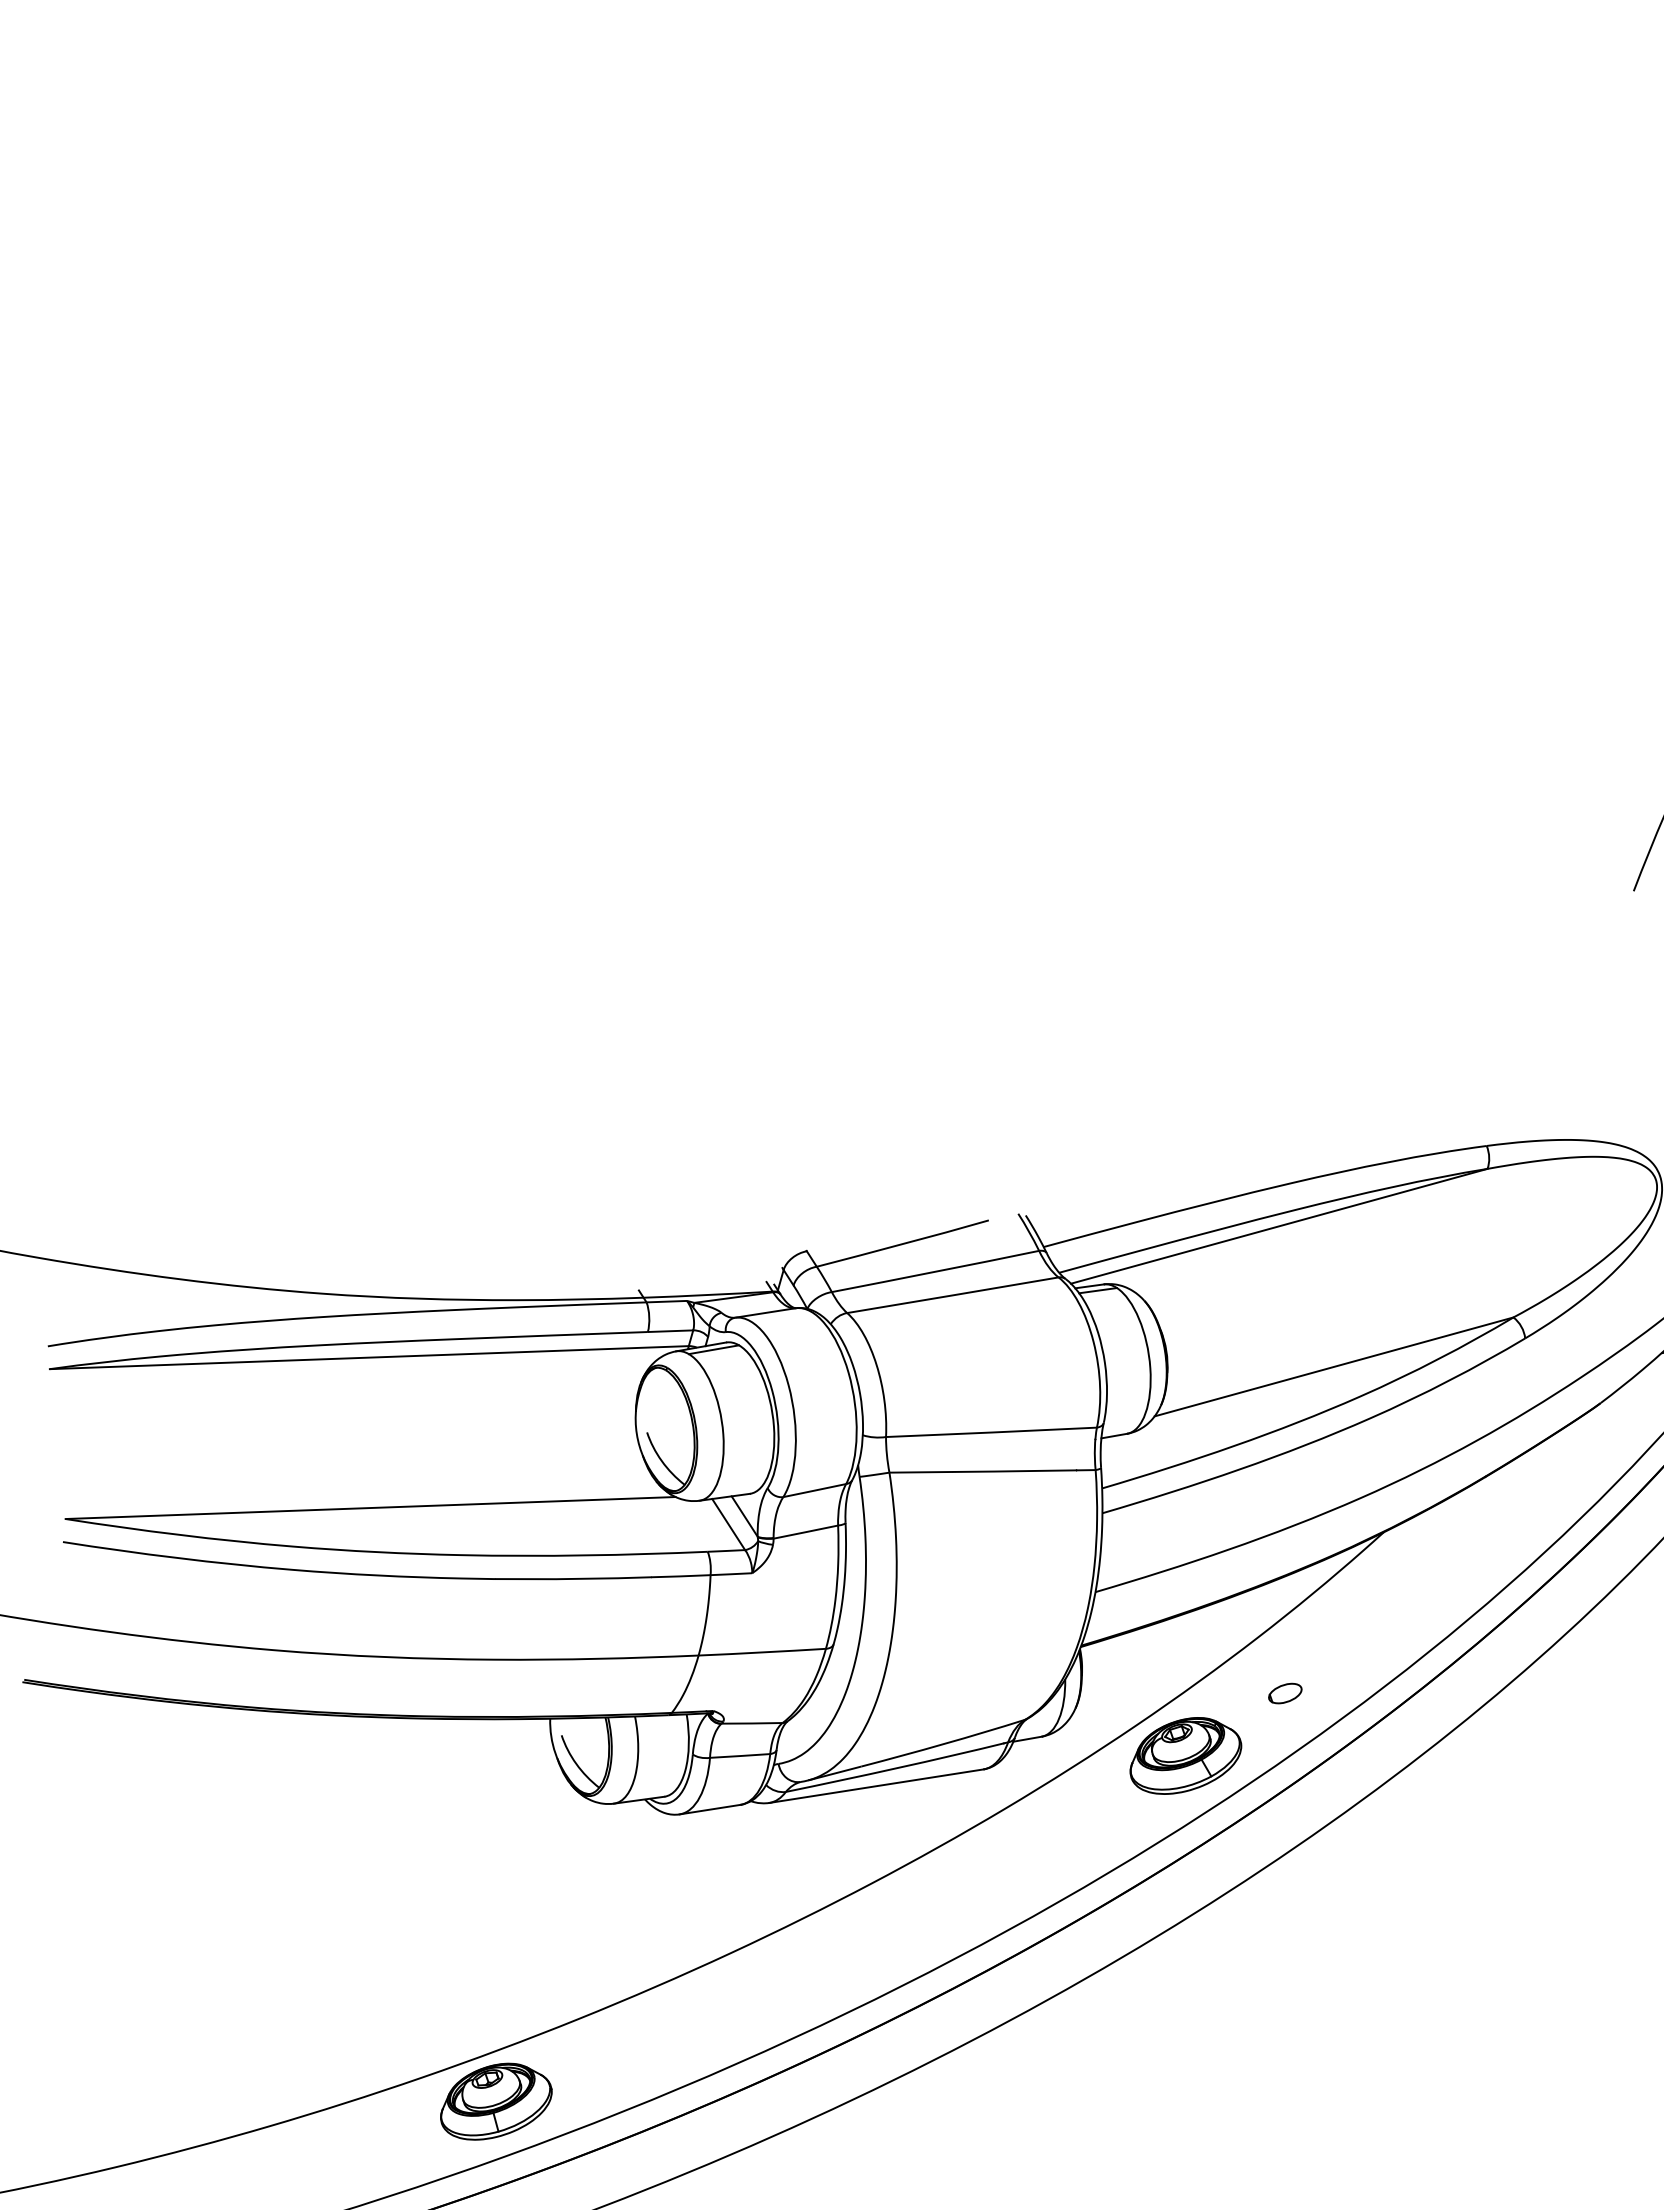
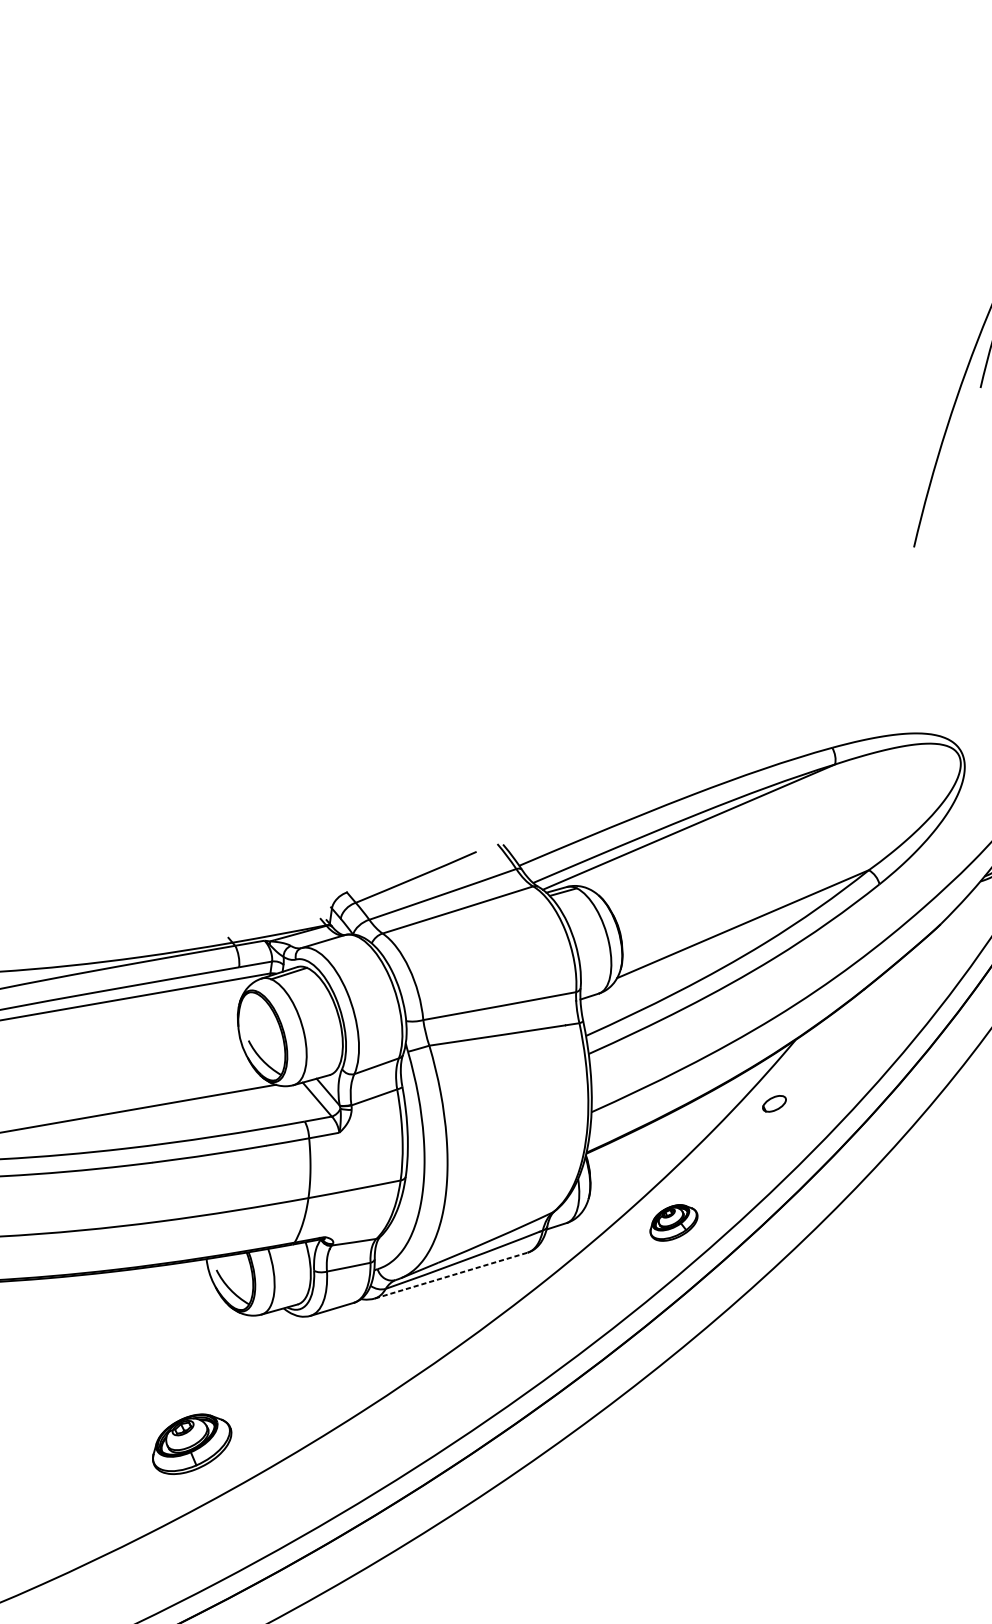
part: (1285, 1693) -> (774, 1103), moved
part: (1185, 1755) -> (673, 1222), size x0.6
line: (877, 1786) -> (451, 1275), solid -> dashed
part: (496, 2101) -> (191, 1443), moved

